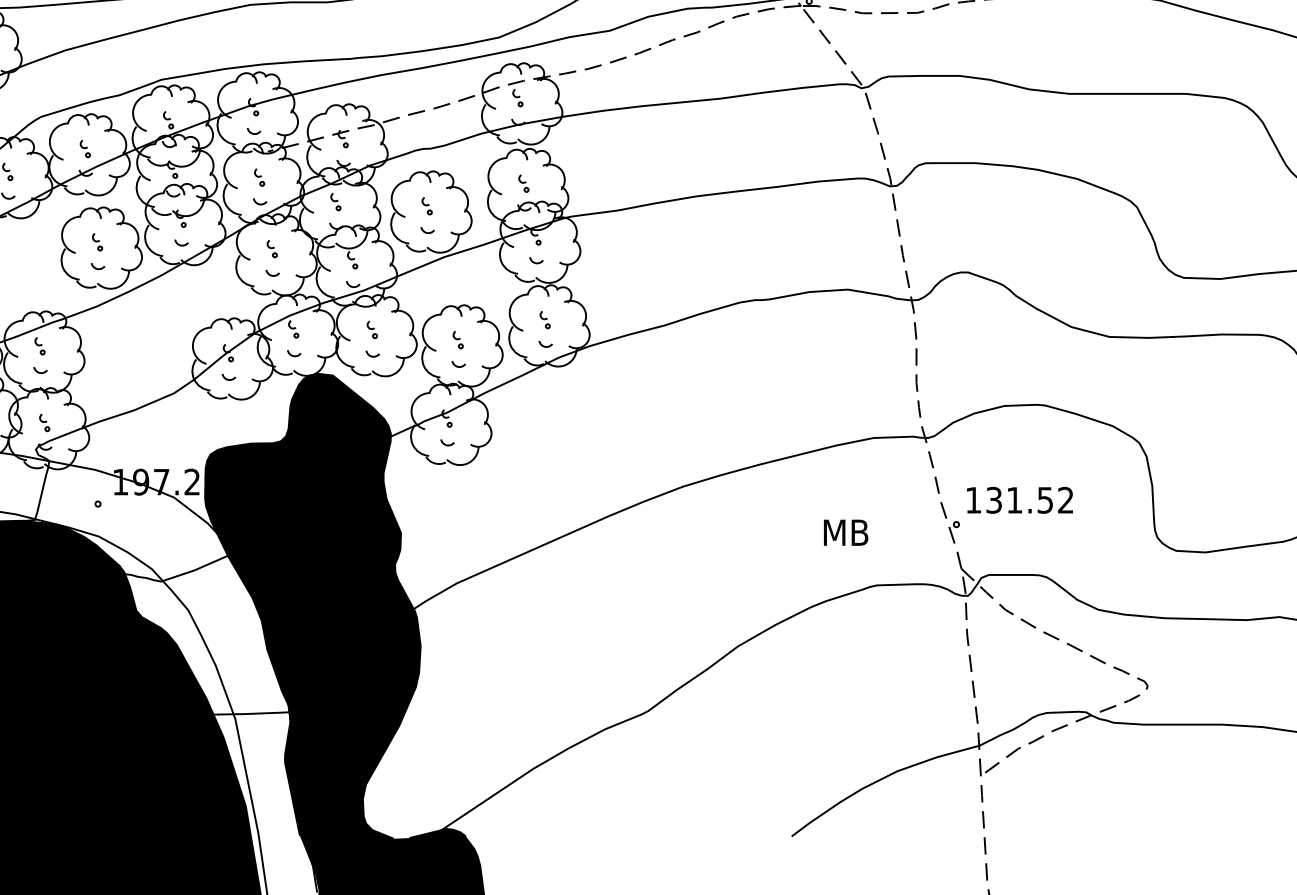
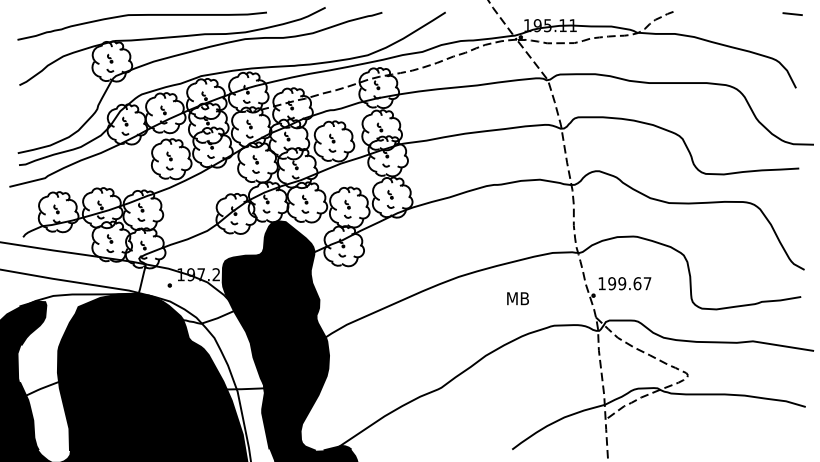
text: (1029, 499) -> (629, 283), 131.52 -> 199.67
text: (844, 532) -> (517, 298), moved

